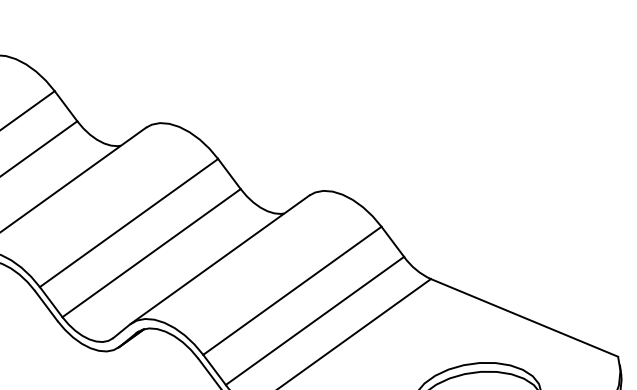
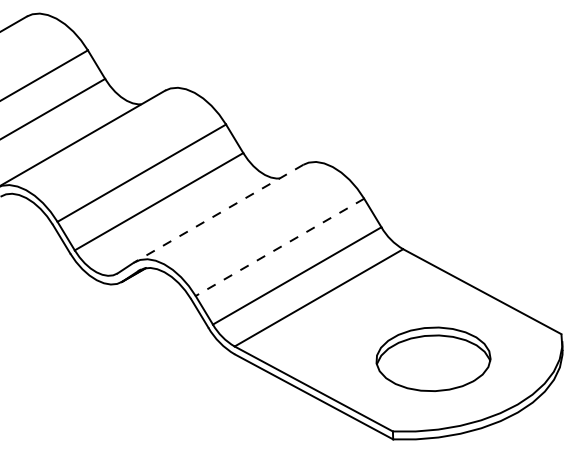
line: (219, 259) -> (218, 213), solid -> dashed
line: (291, 291) -> (279, 247), solid -> dashed

